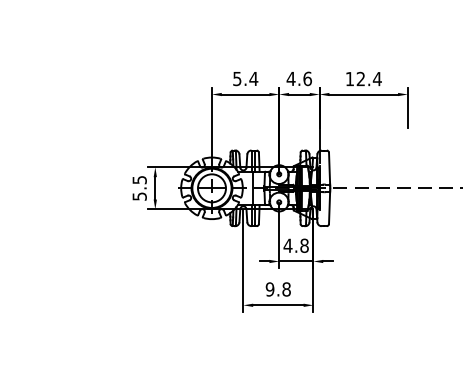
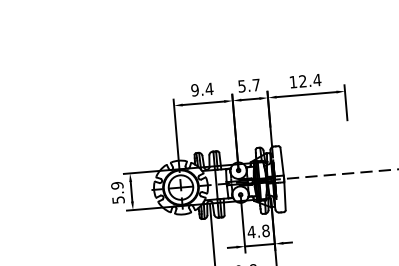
text: (237, 78) -> (195, 89), 5.4 -> 9.4
text: (298, 78) -> (248, 85), 4.6 -> 5.7
text: (139, 179) -> (117, 185), 5.5 -> 5.9

